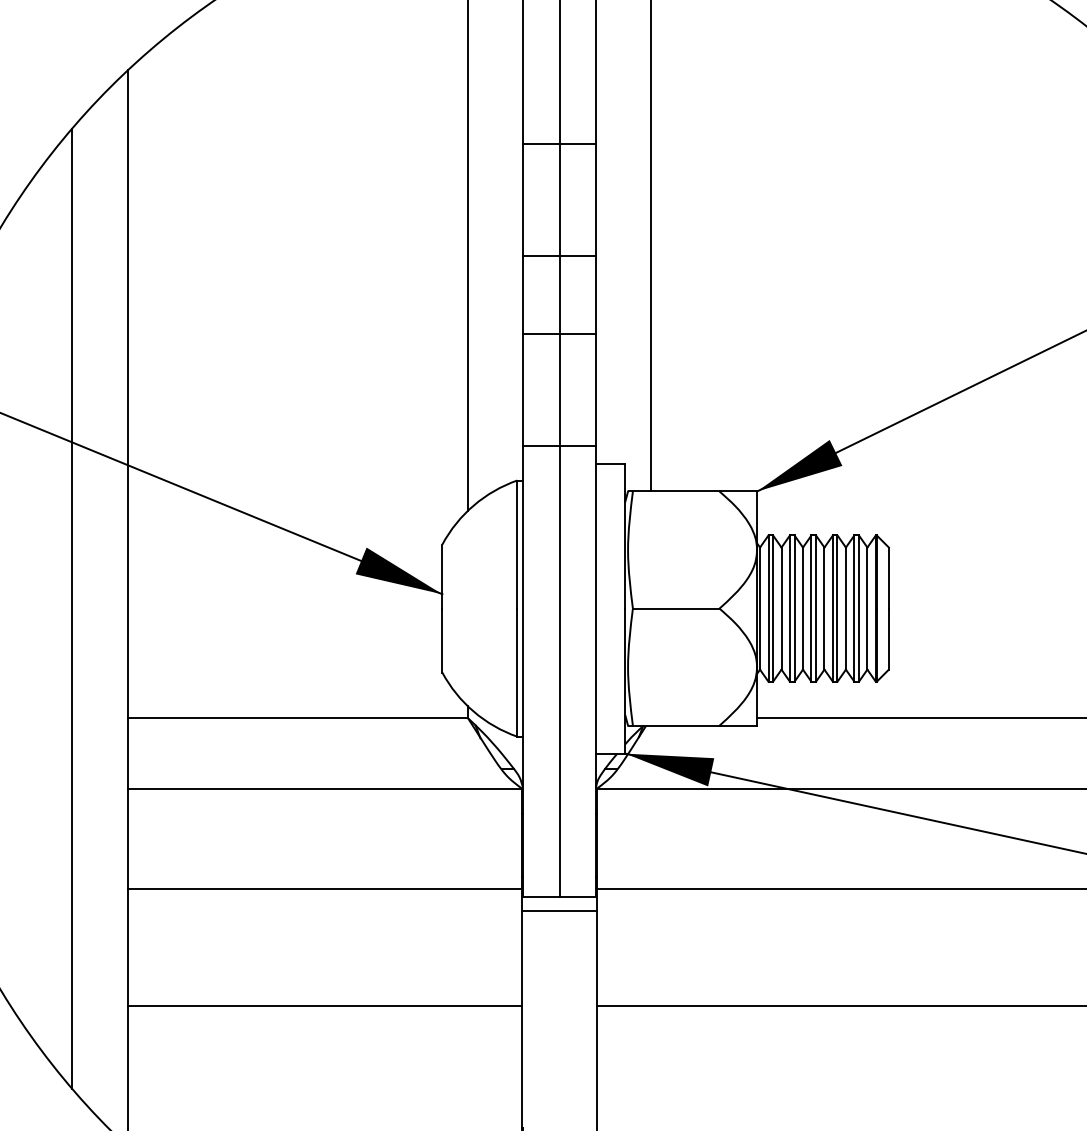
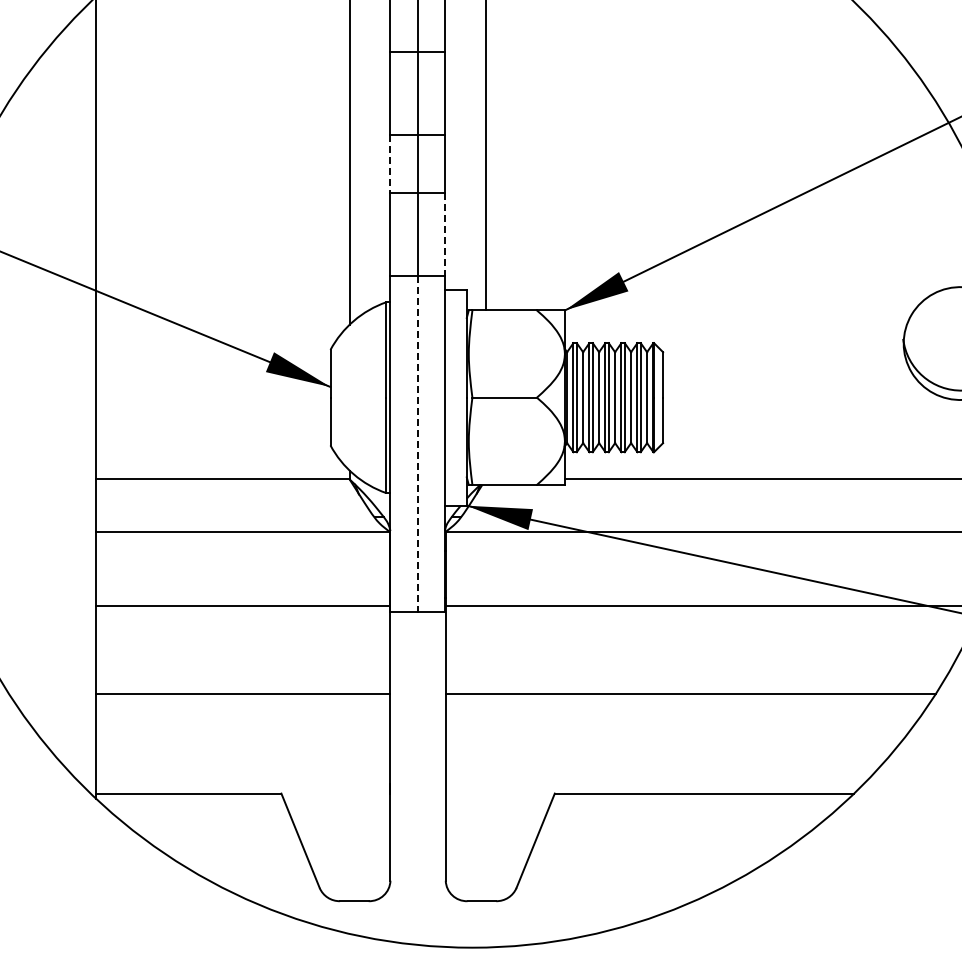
line: (522, 294) -> (390, 163), solid -> dashed
line: (595, 389) -> (444, 234), solid -> dashed
line: (71, 608) -> (54, 397), removed
line: (559, 671) -> (417, 444), solid -> dashed
line: (559, 911) -> (417, 623), removed

